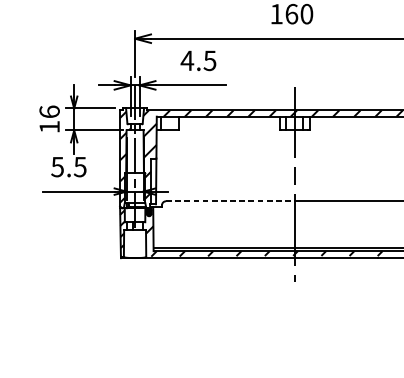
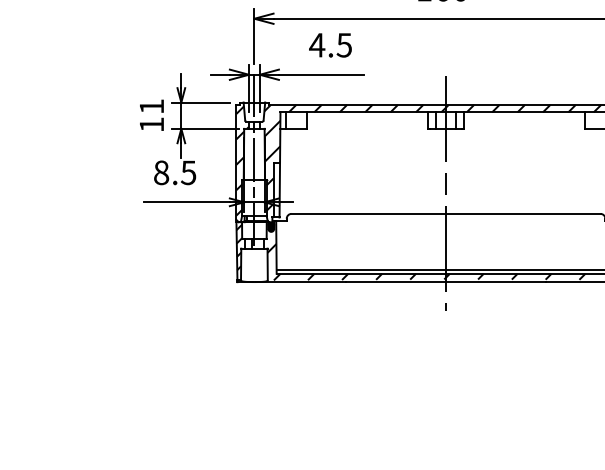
text: (49, 111) -> (151, 106), 16 -> 11
text: (57, 166) -> (161, 172), 5.5 -> 8.5
line: (230, 200) -> (369, 213), dashed -> solid

